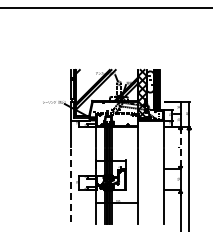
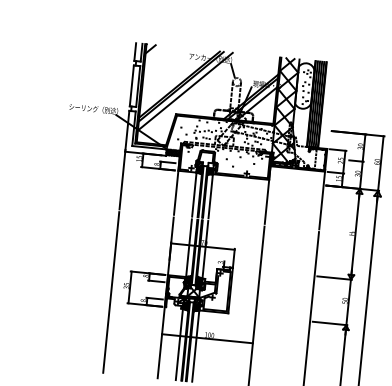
line: (180, 148) -> (355, 235), dashed -> solid
line: (70, 186) -> (110, 293), dashed -> solid

